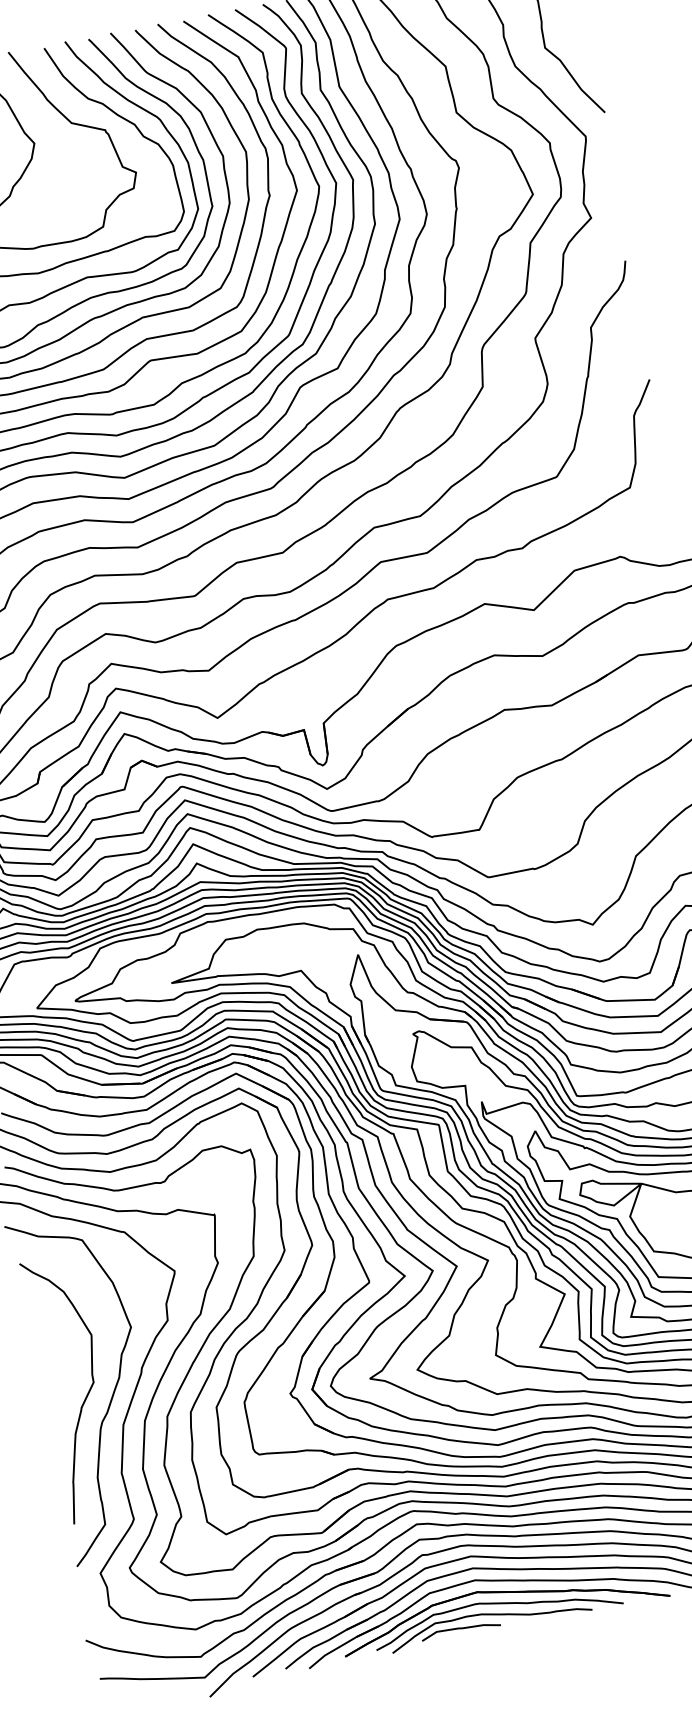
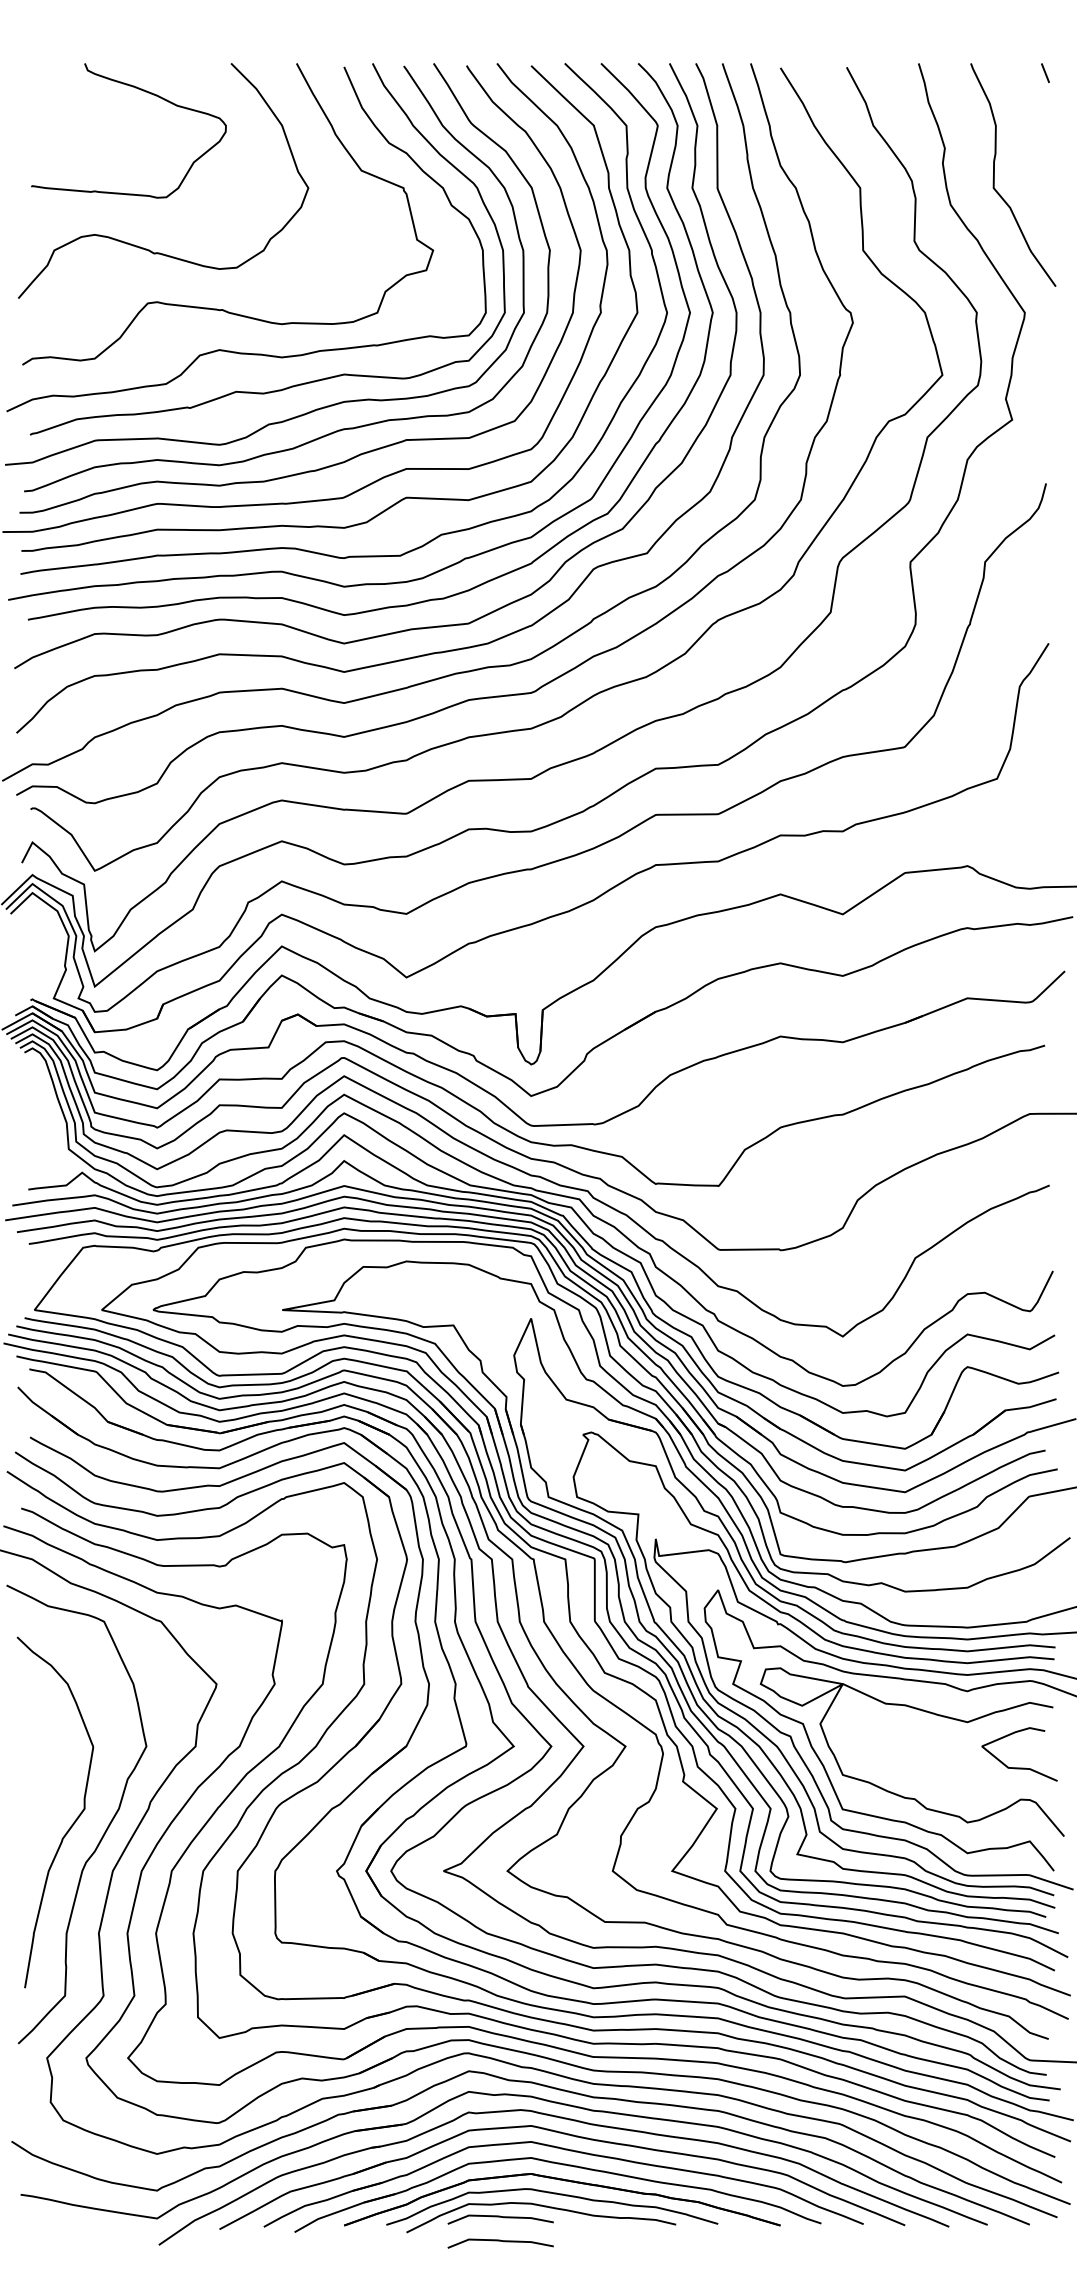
curve: (463, 1646) -> (500, 2241), added

